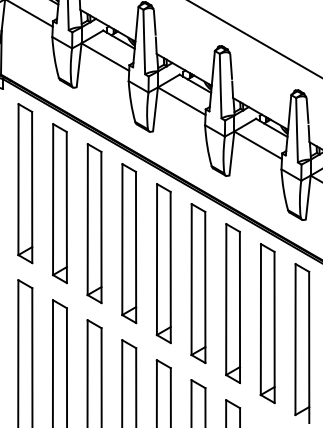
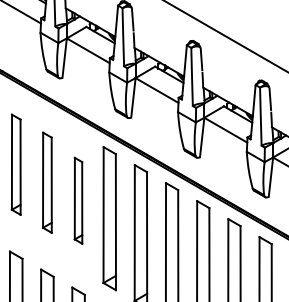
part: (25, 183) -> (16, 164), size x0.7
part: (59, 203) -> (46, 182), size x0.7
part: (94, 223) -> (78, 200), size x0.6

